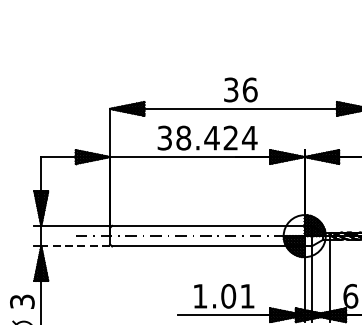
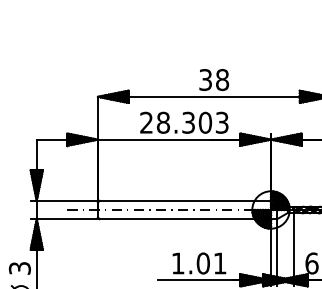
text: (250, 89) -> (222, 79), 36 -> 38
text: (207, 137) -> (184, 122), 38.424 -> 28.303
line: (75, 246) -> (67, 219), dashed -> solid

